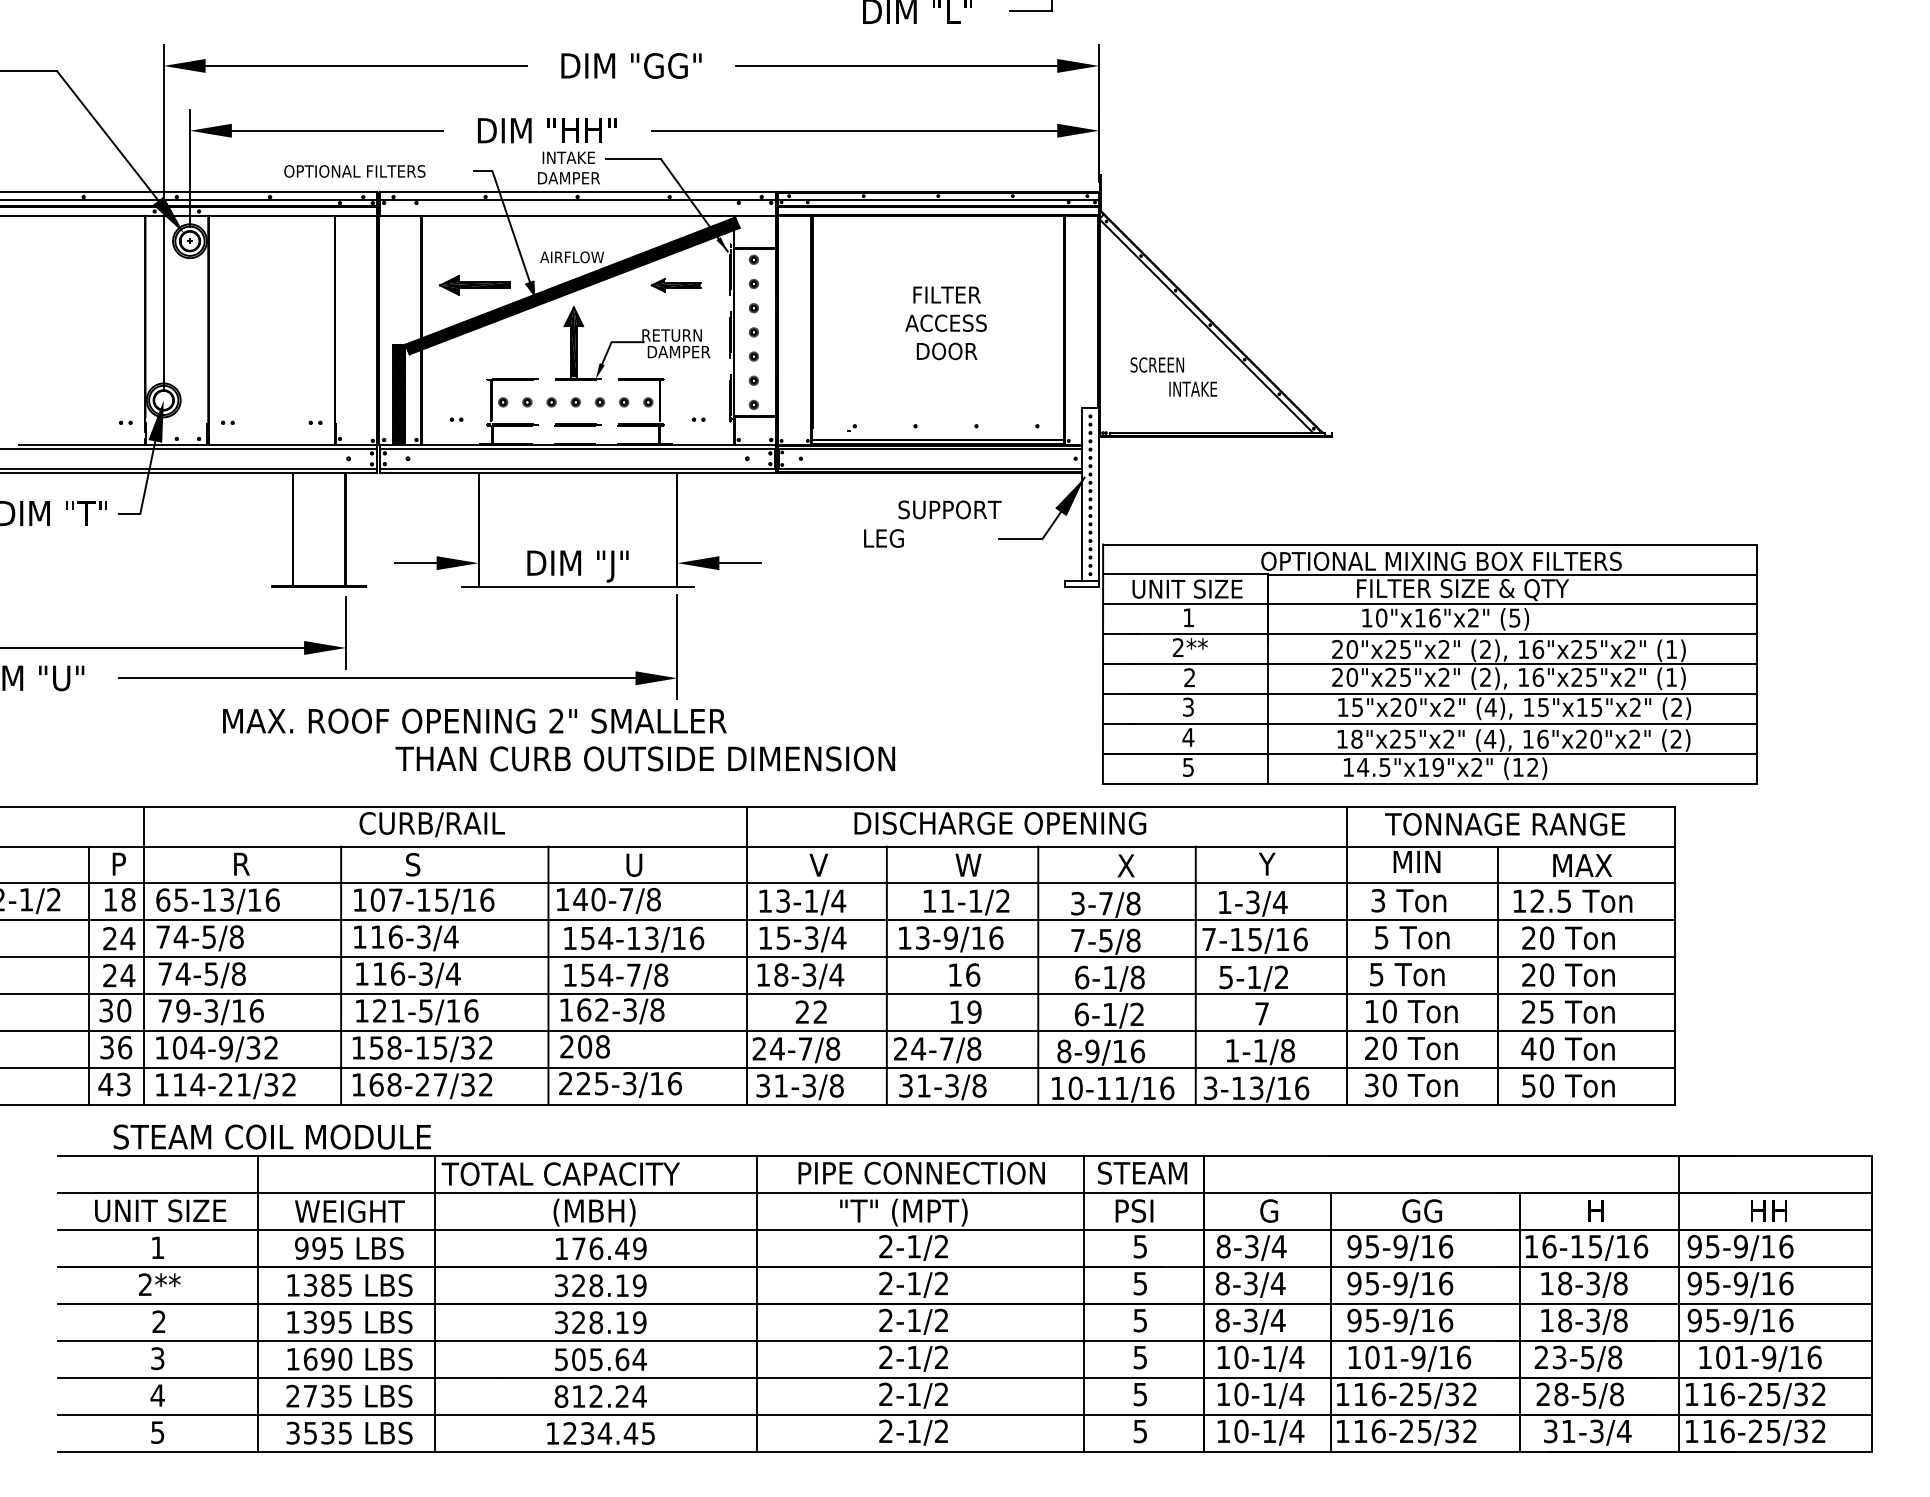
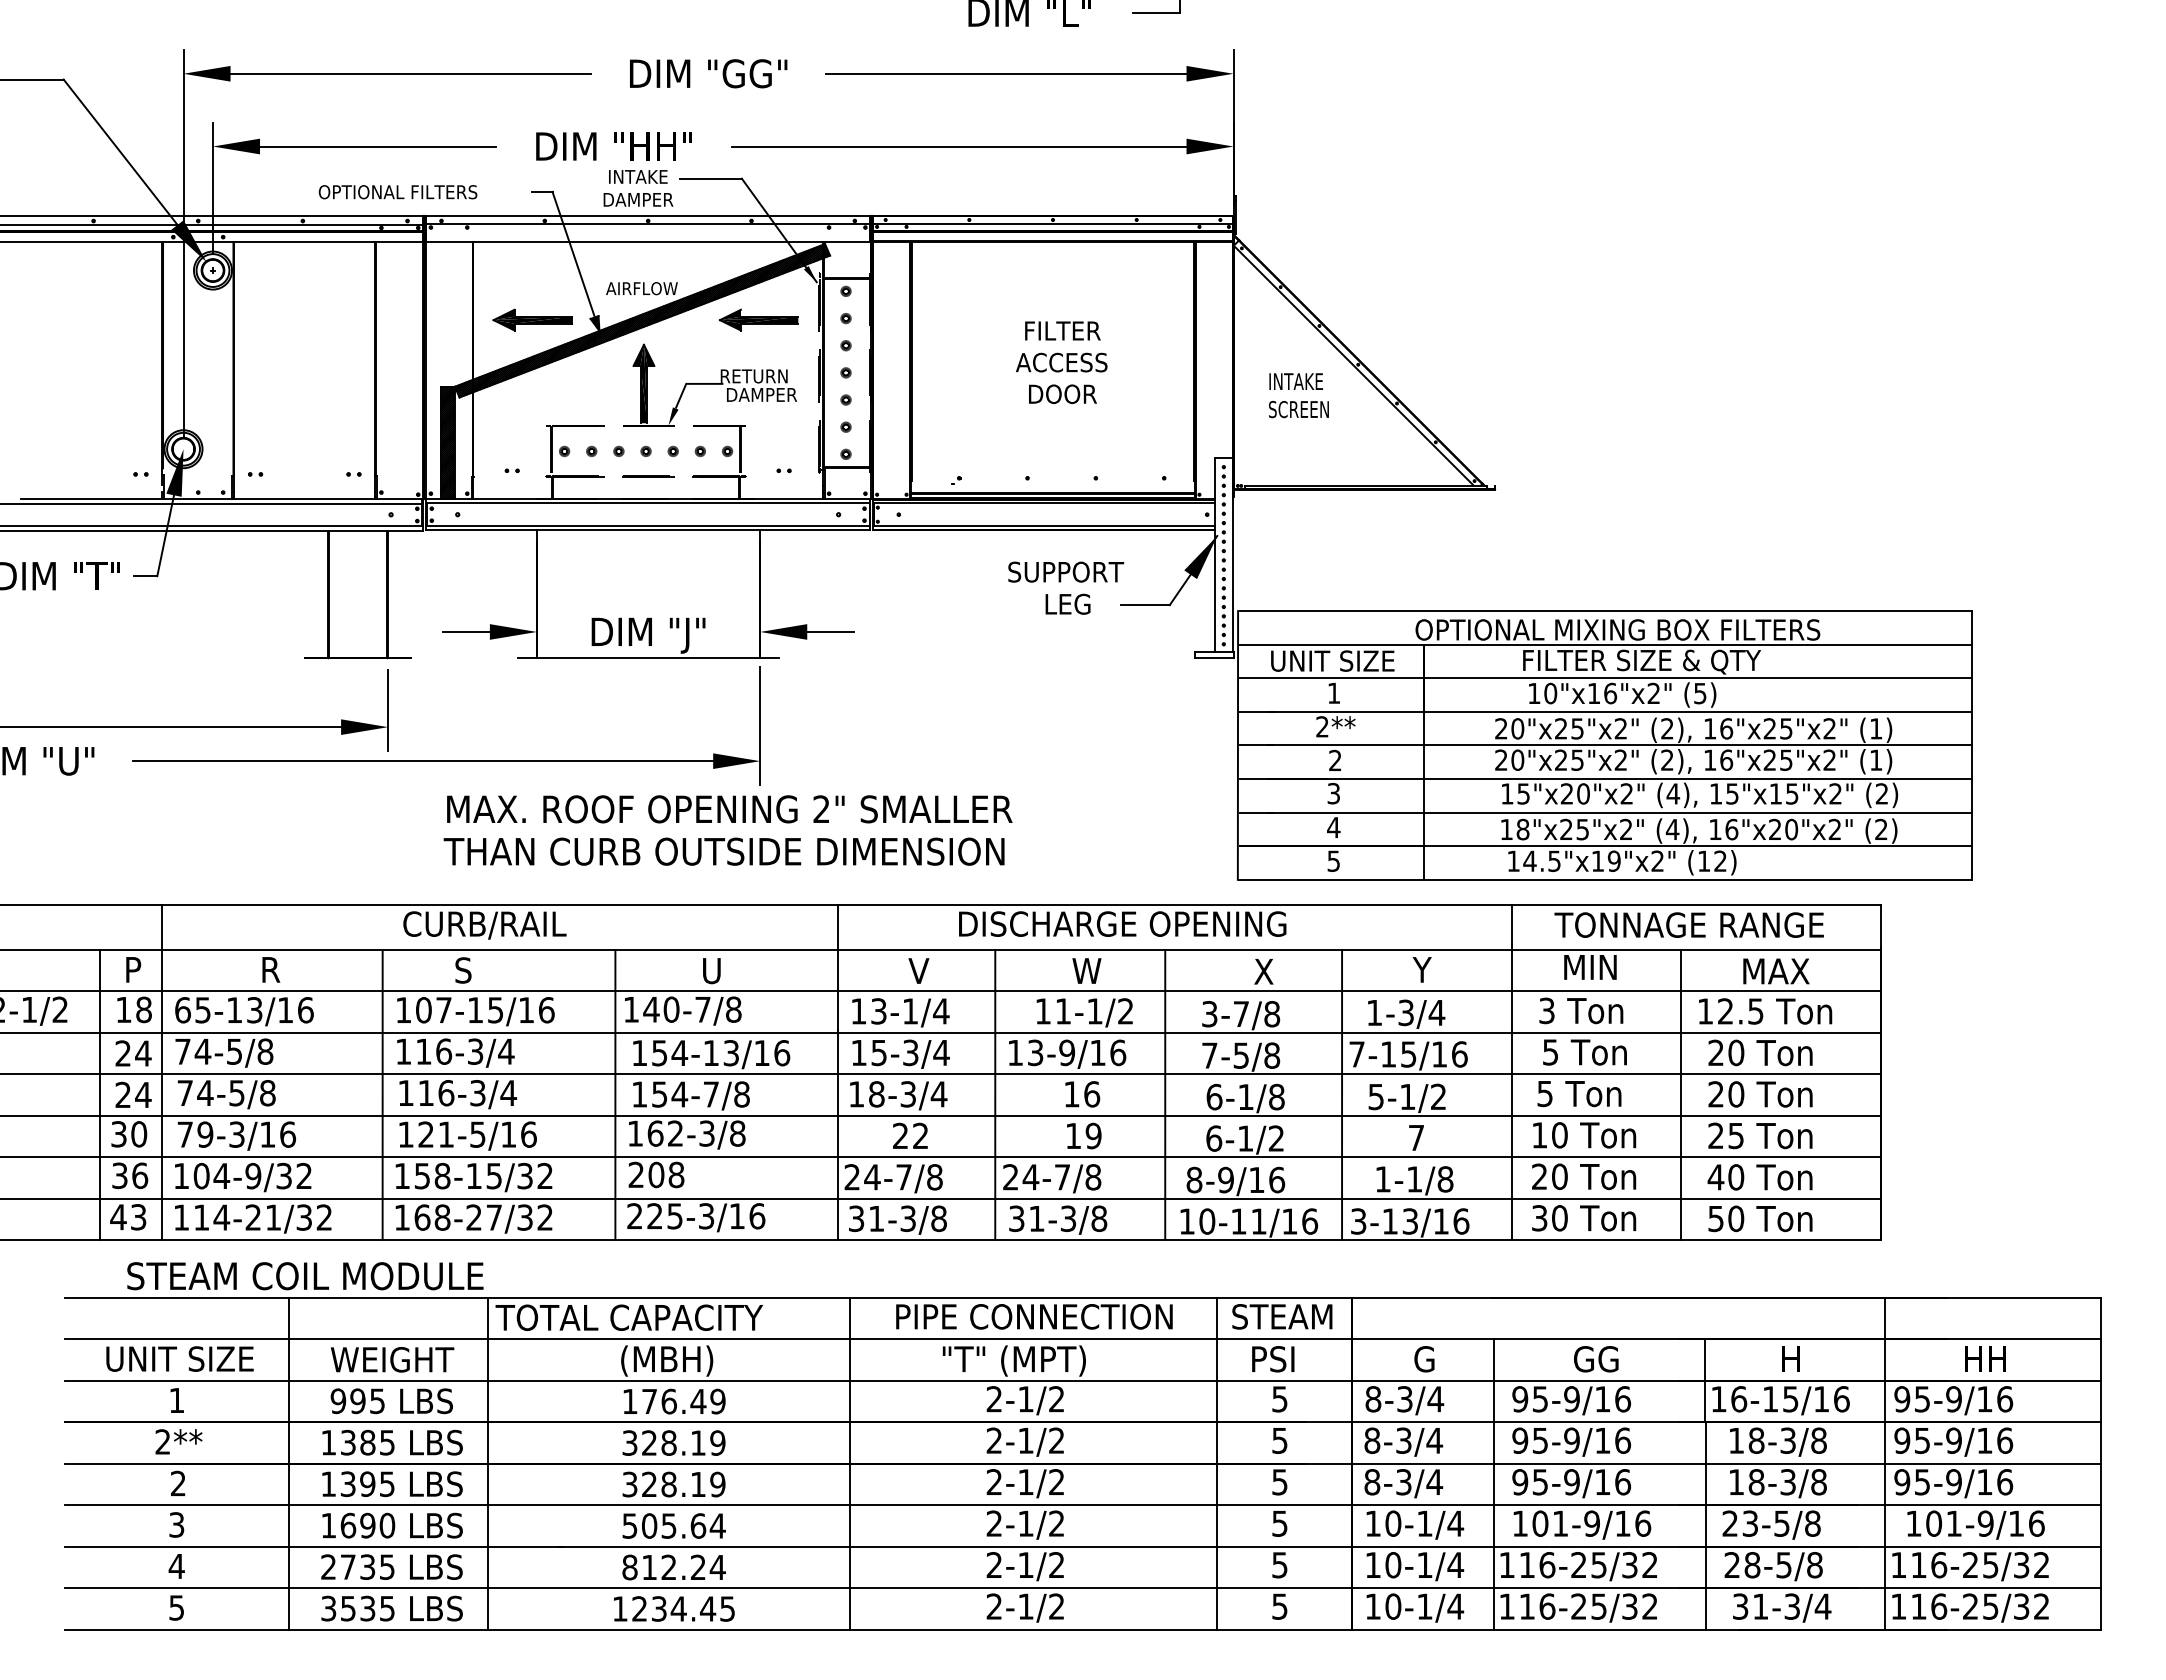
part: (675, 284) -> (758, 319), size x1.43
text: (1192, 389) -> (1295, 381), moved
text: (883, 537) -> (1067, 603), moved
text: (474, 721) -> (729, 809), moved

